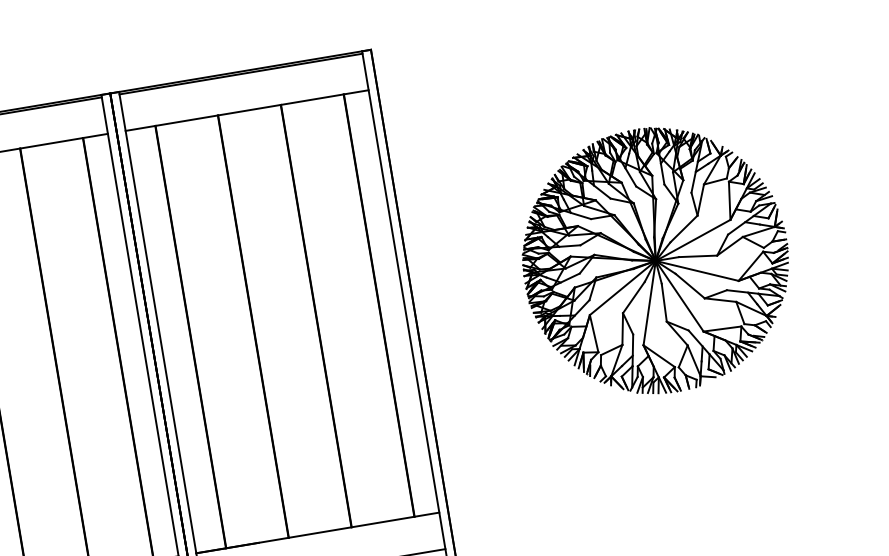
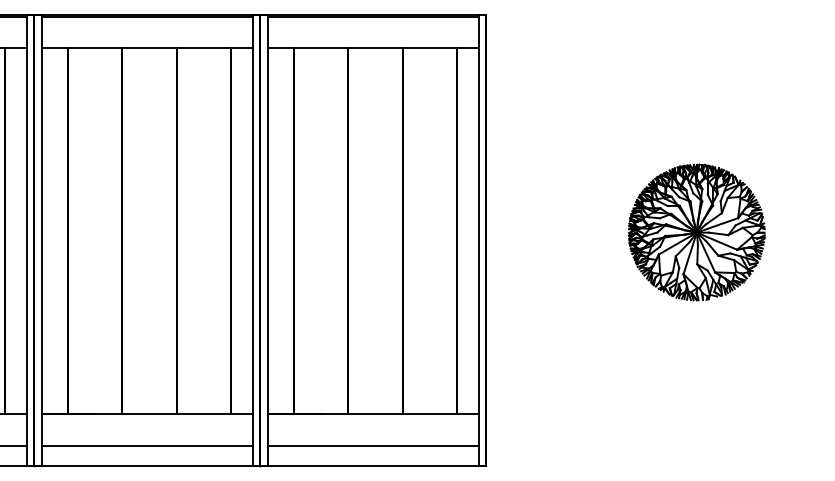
part: (655, 260) -> (696, 232), size x0.6

